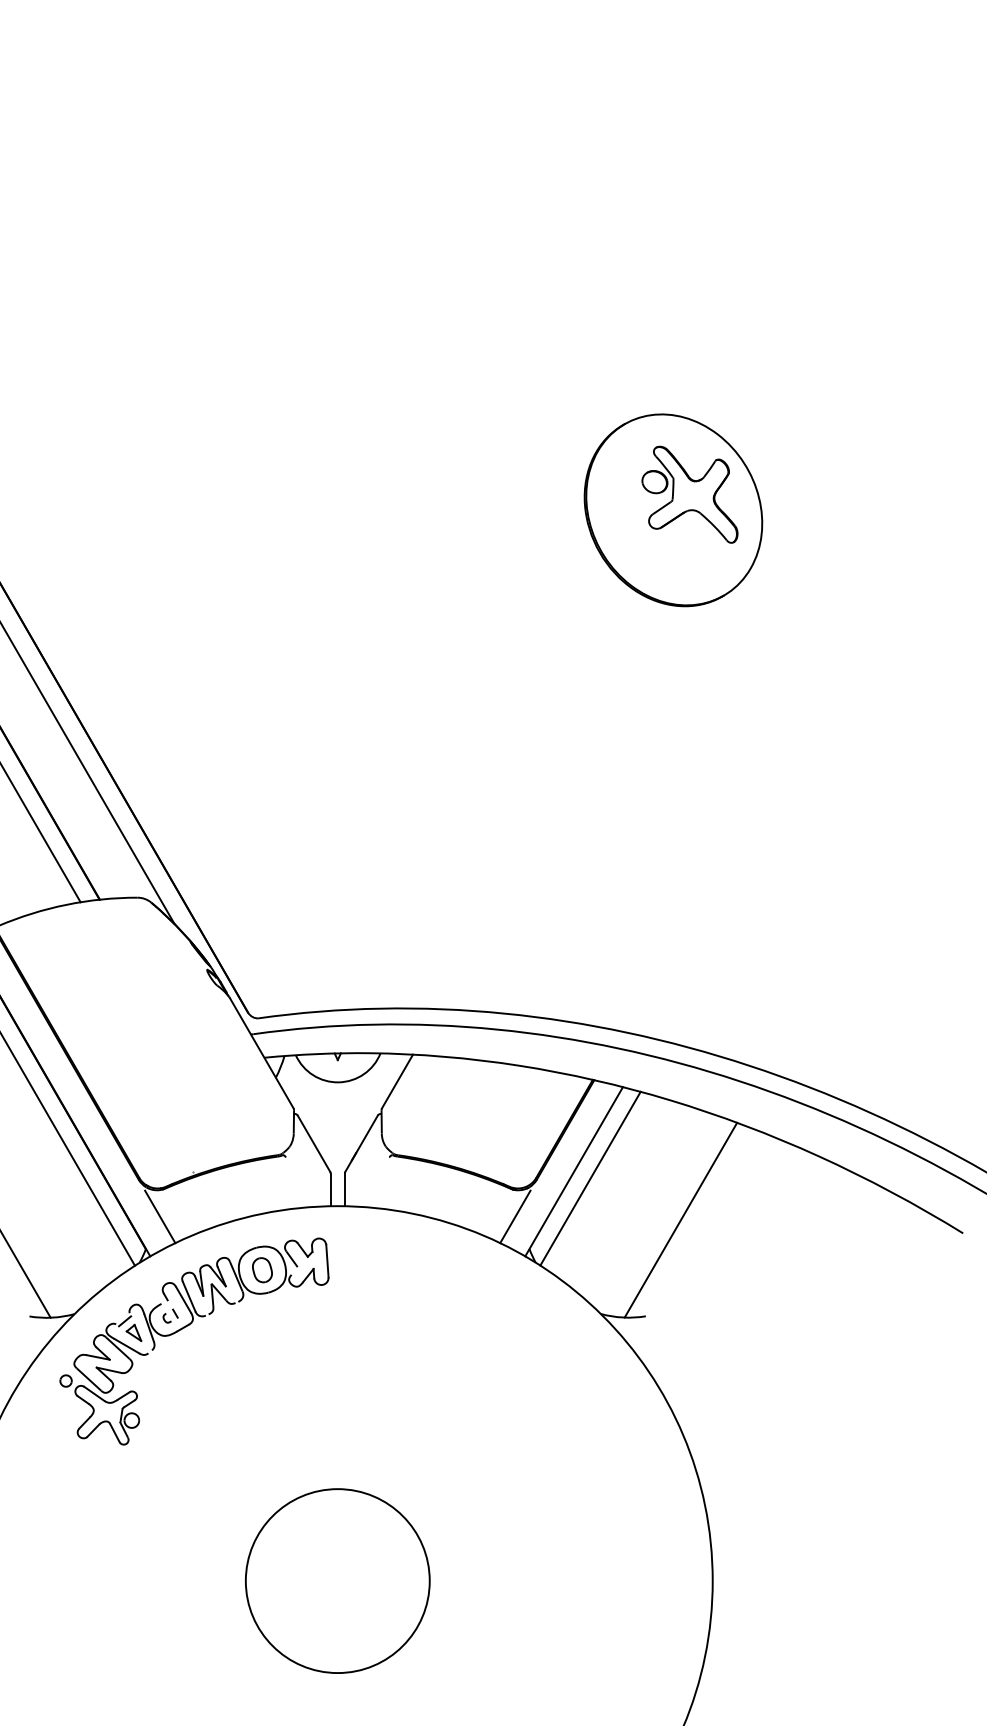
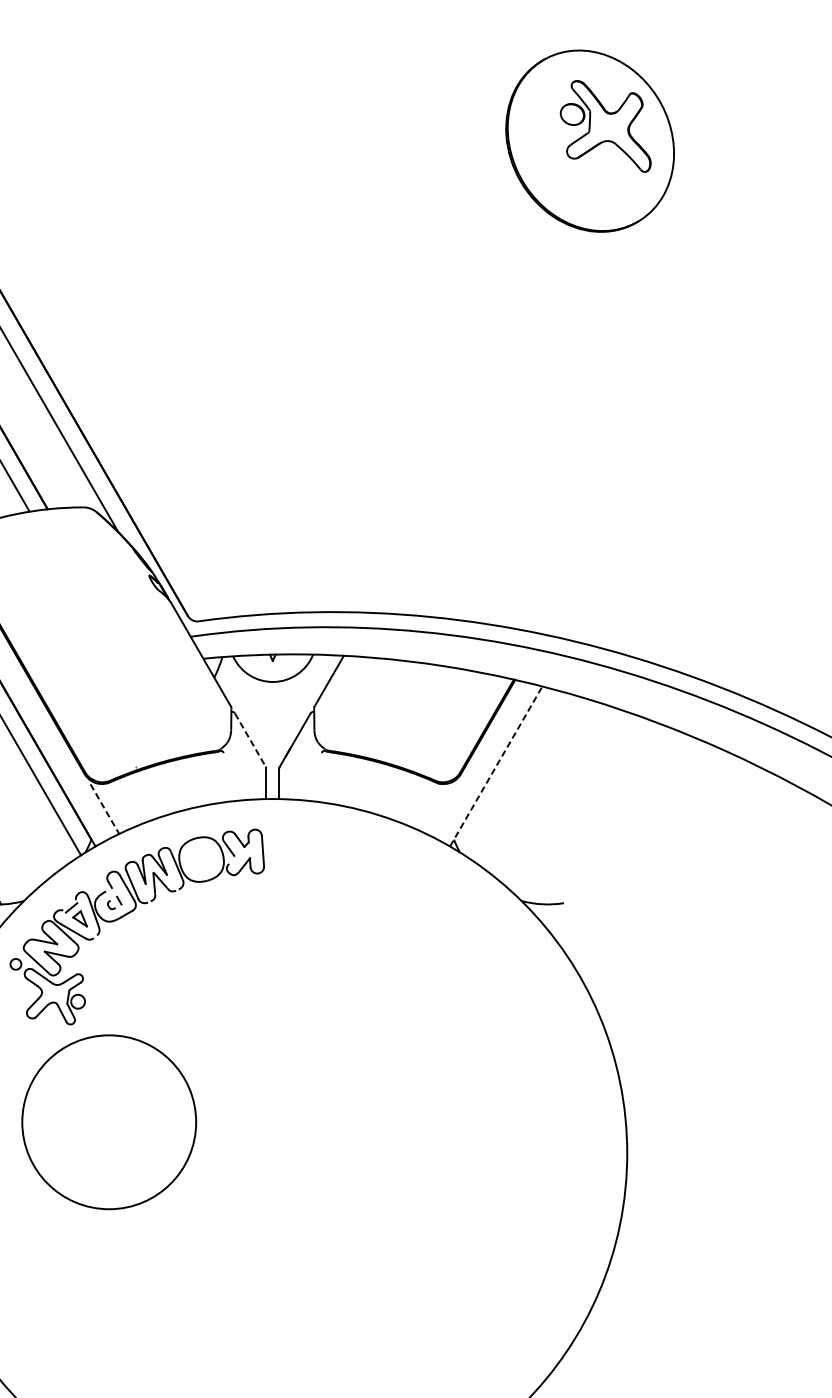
line: (314, 1144) -> (250, 740), solid -> dashed
line: (574, 1171) -> (496, 766), solid -> dashed
line: (590, 1178) -> (511, 772), removed
line: (515, 1216) -> (440, 808), removed
line: (160, 1217) -> (105, 809), solid -> dashed
line: (680, 1219) -> (596, 811), removed
part: (262, 1270) -> (201, 859), removed
circle: (337, 1580) -> (108, 1121), moved

